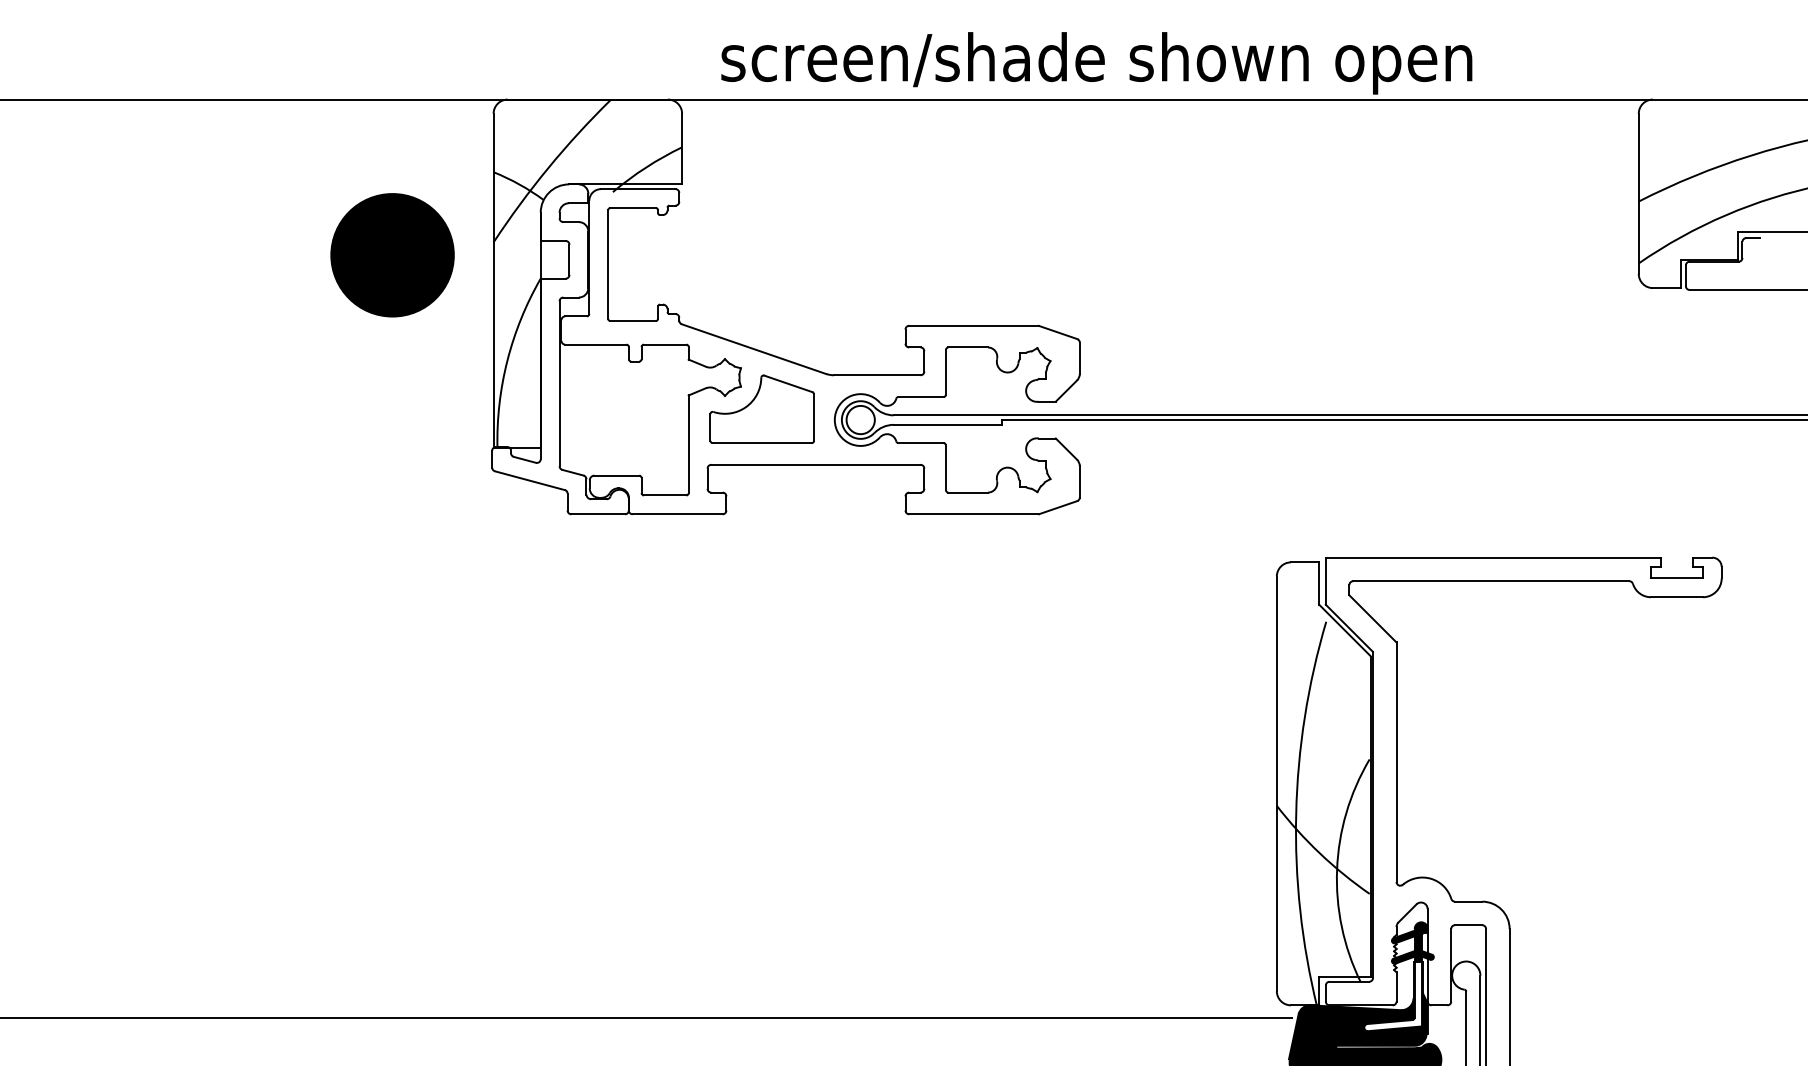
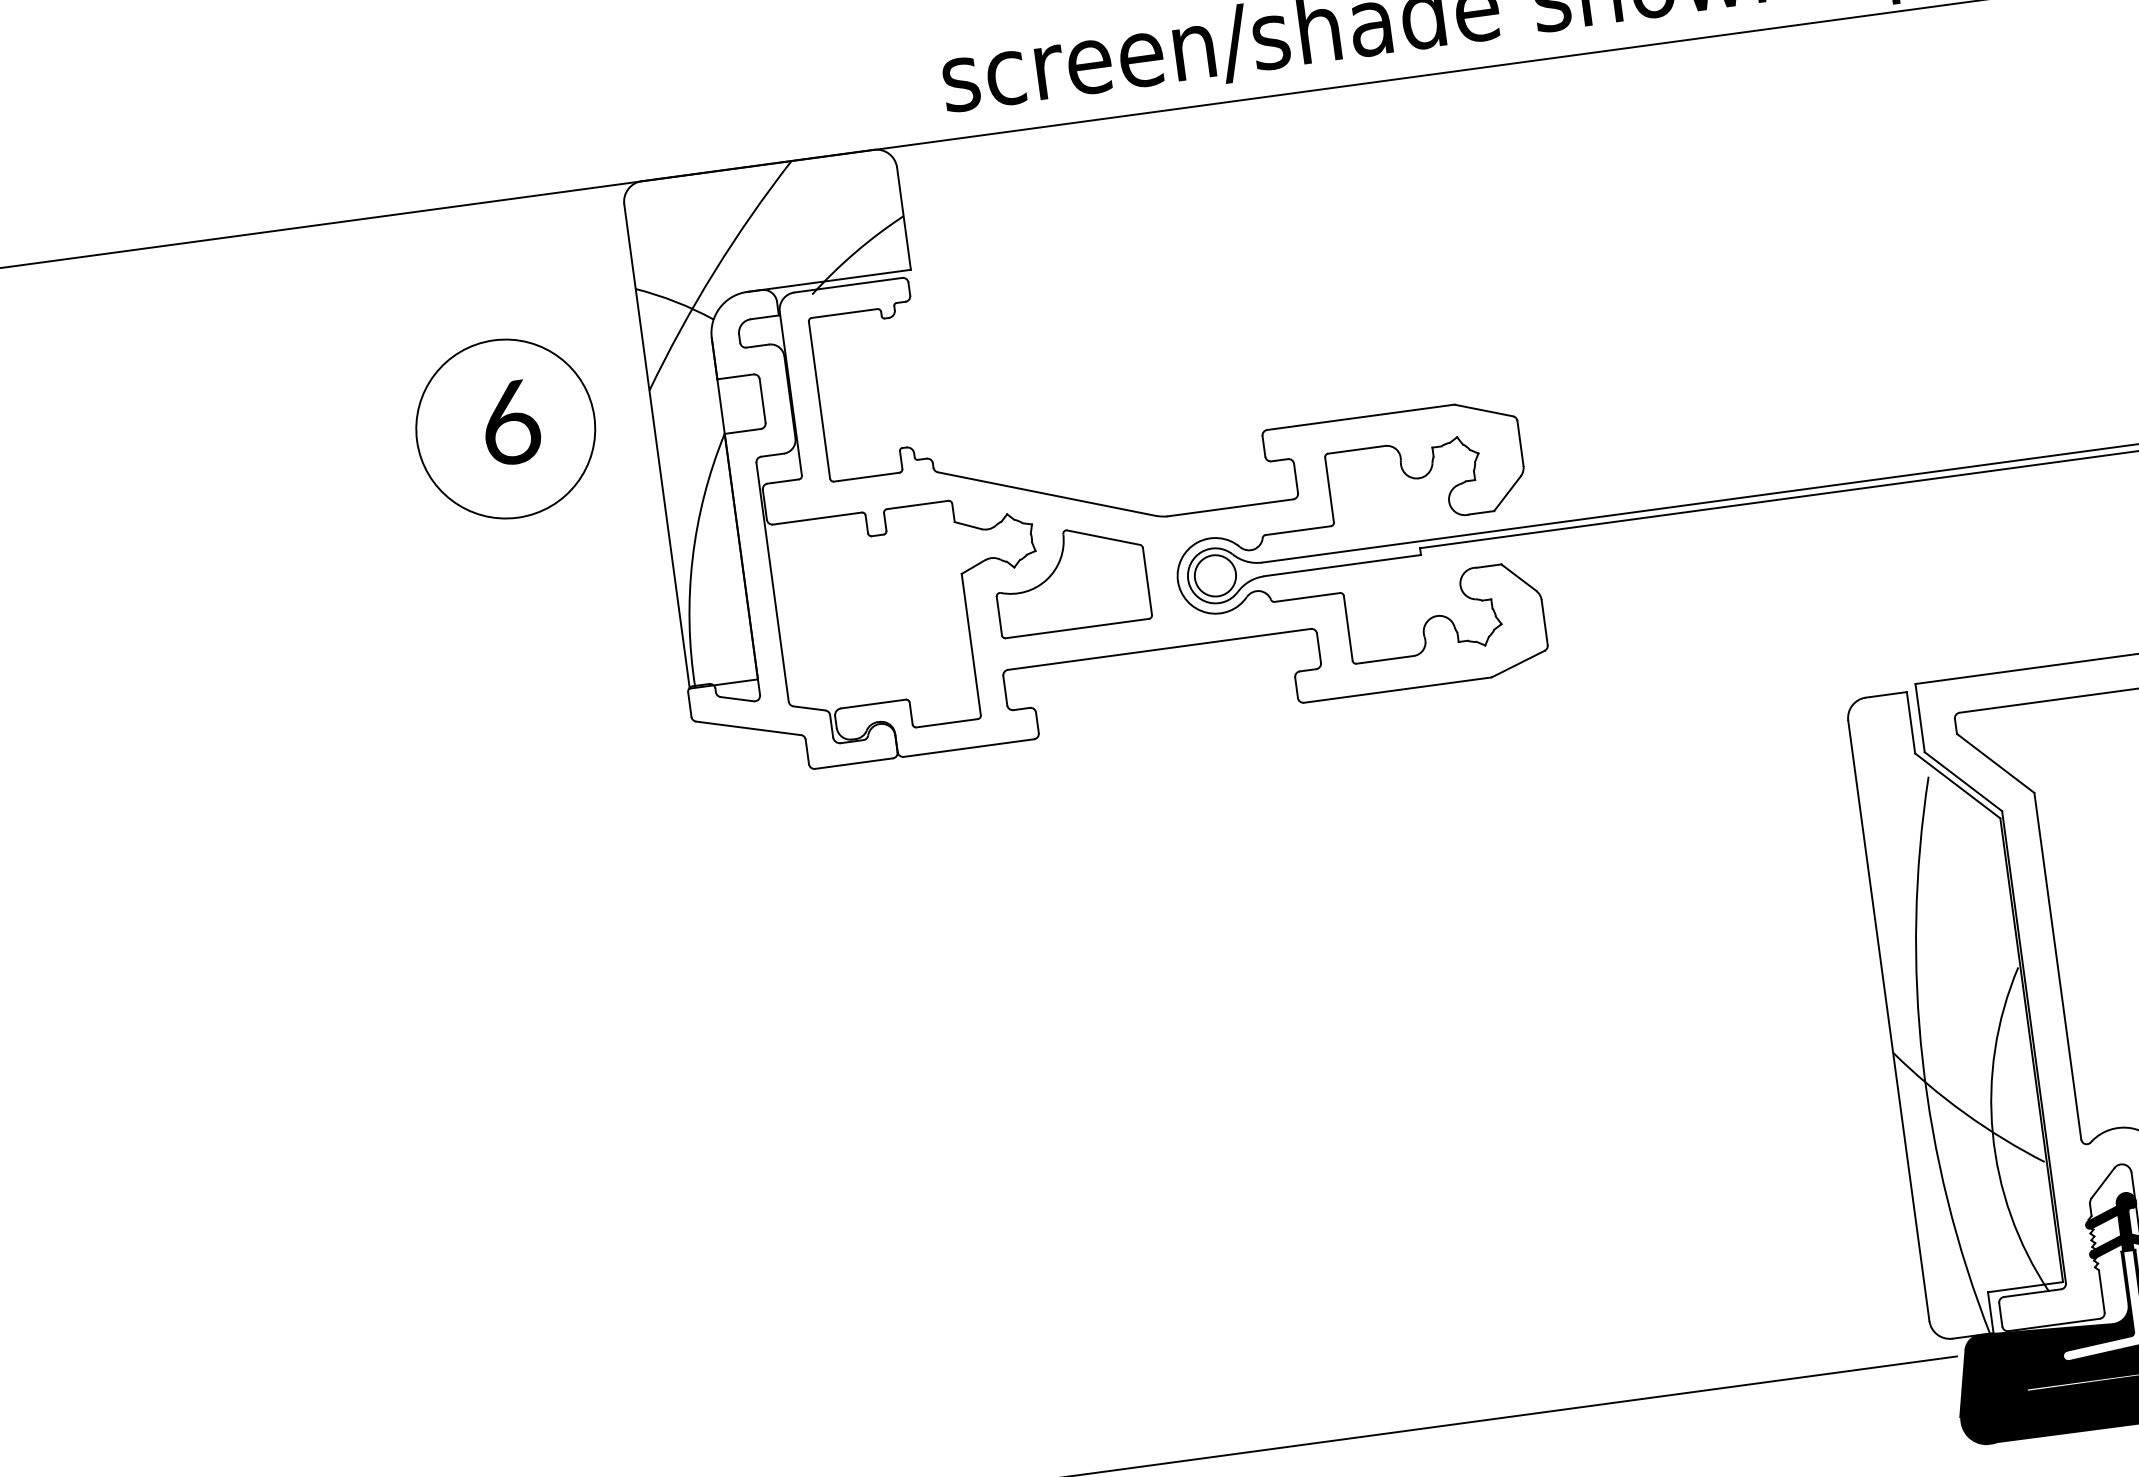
fill: (392, 255) -> (505, 429), removed

